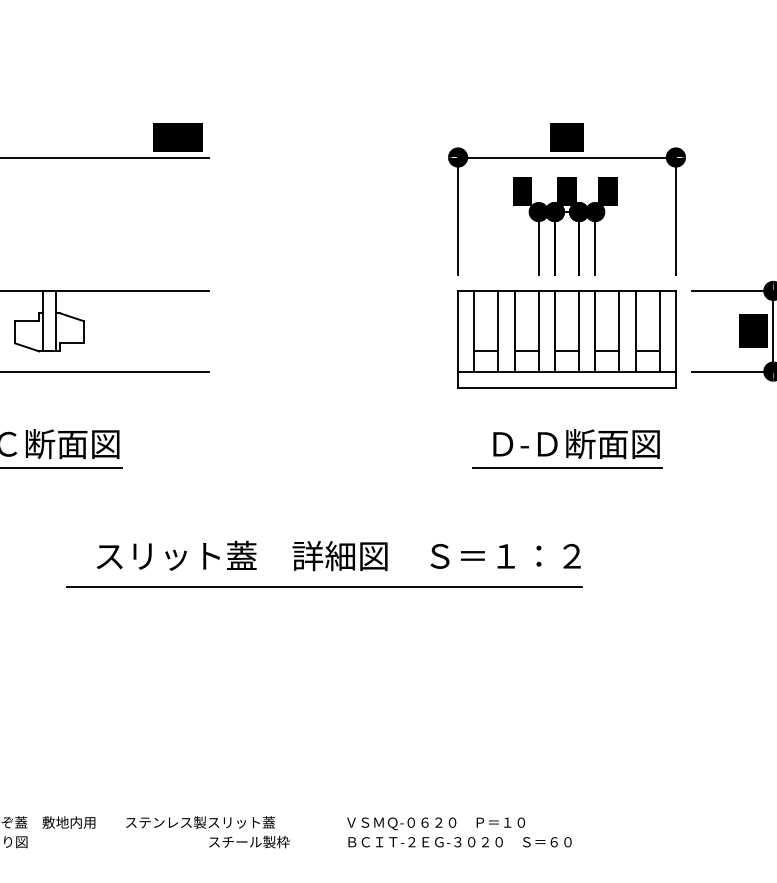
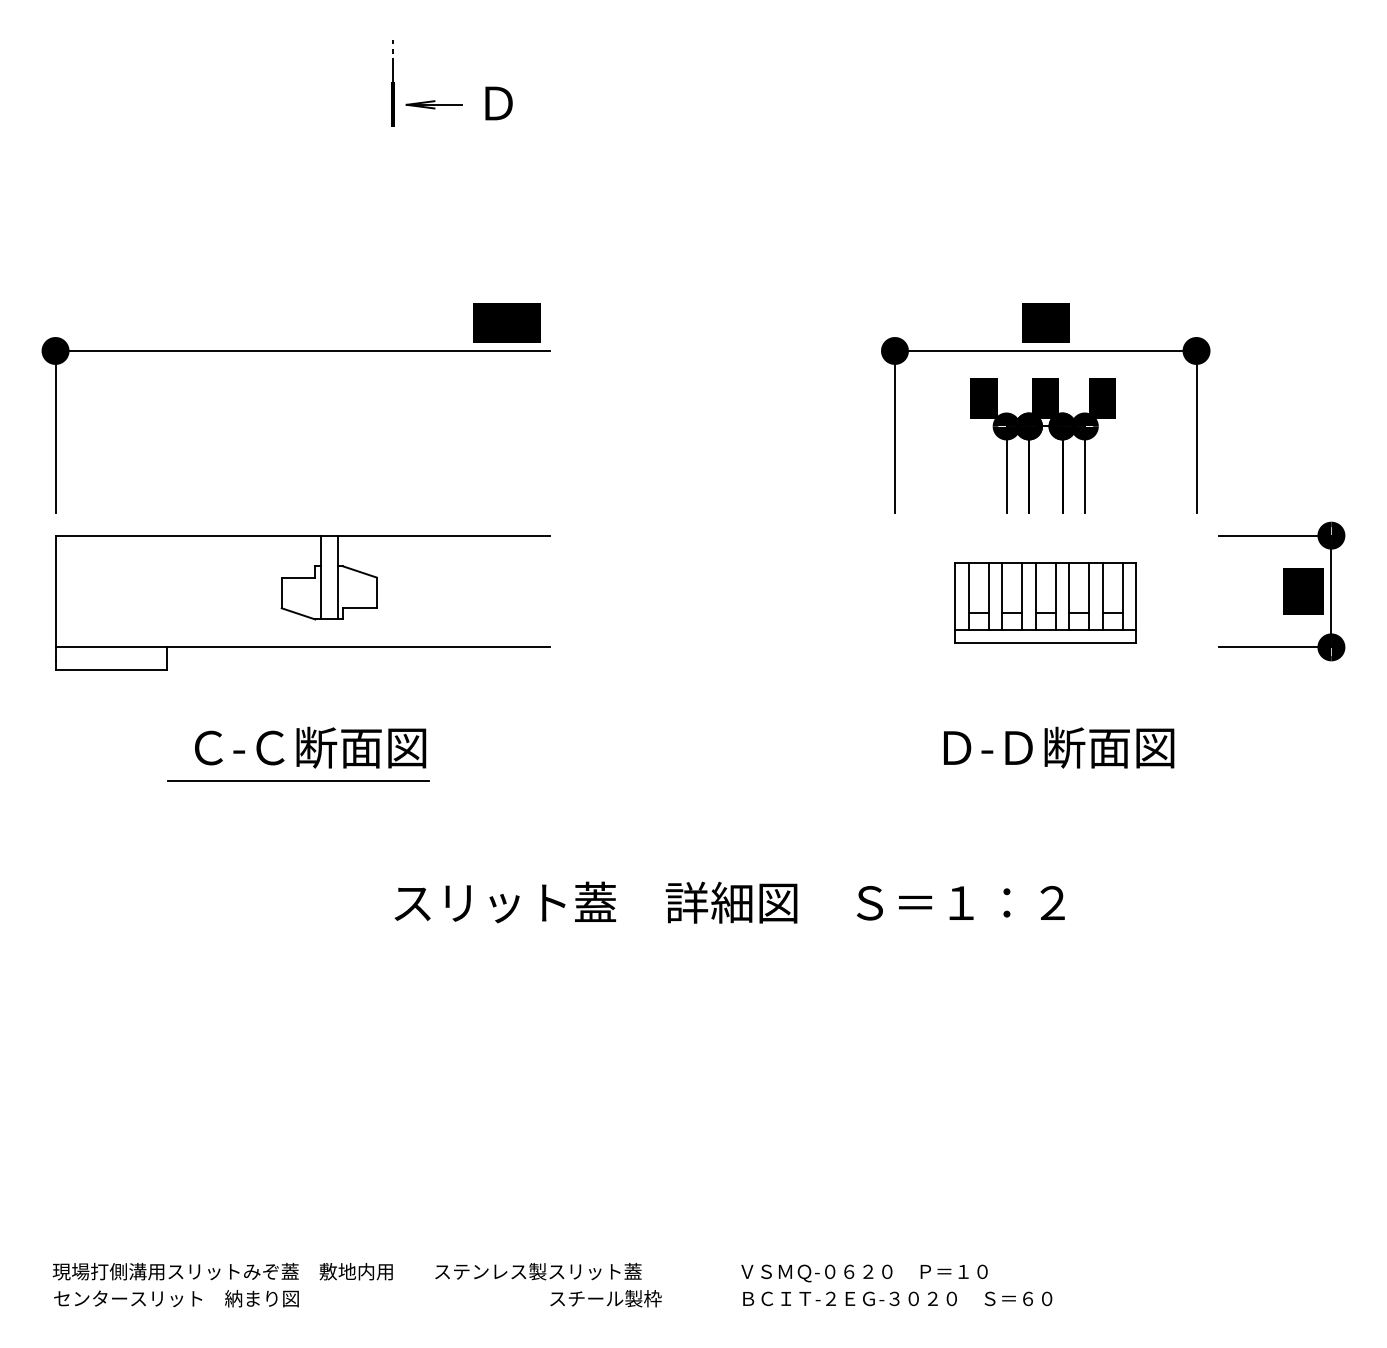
part: (566, 339) -> (1045, 602), size x0.6
line: (567, 467) -> (1046, 780), removed
line: (324, 586) -> (709, 945), removed

